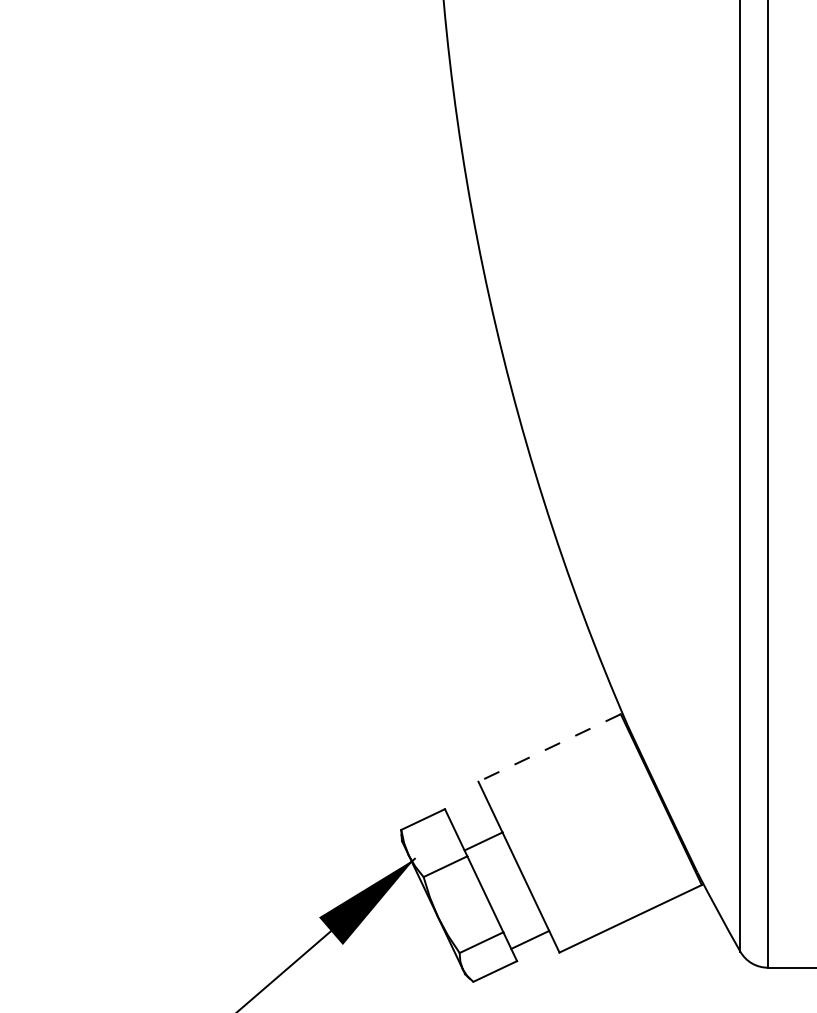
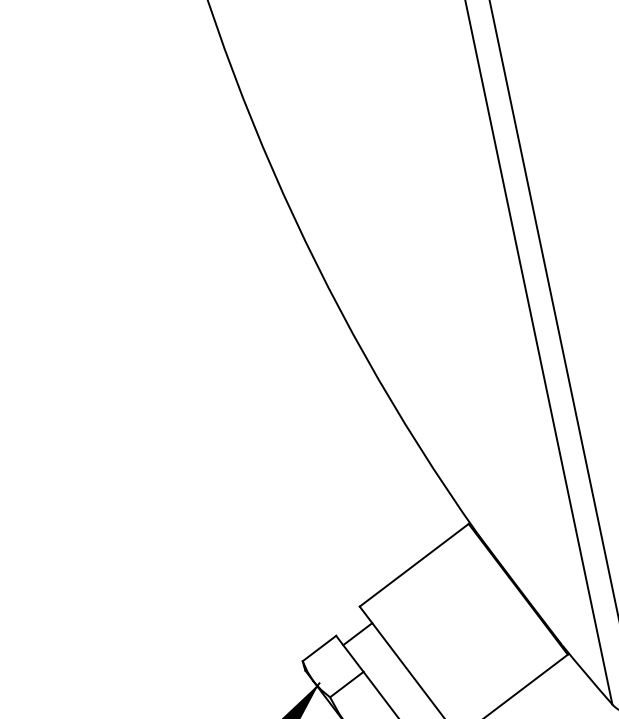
line: (549, 747) -> (414, 564), dashed -> solid
line: (483, 841) -> (357, 634), moved

